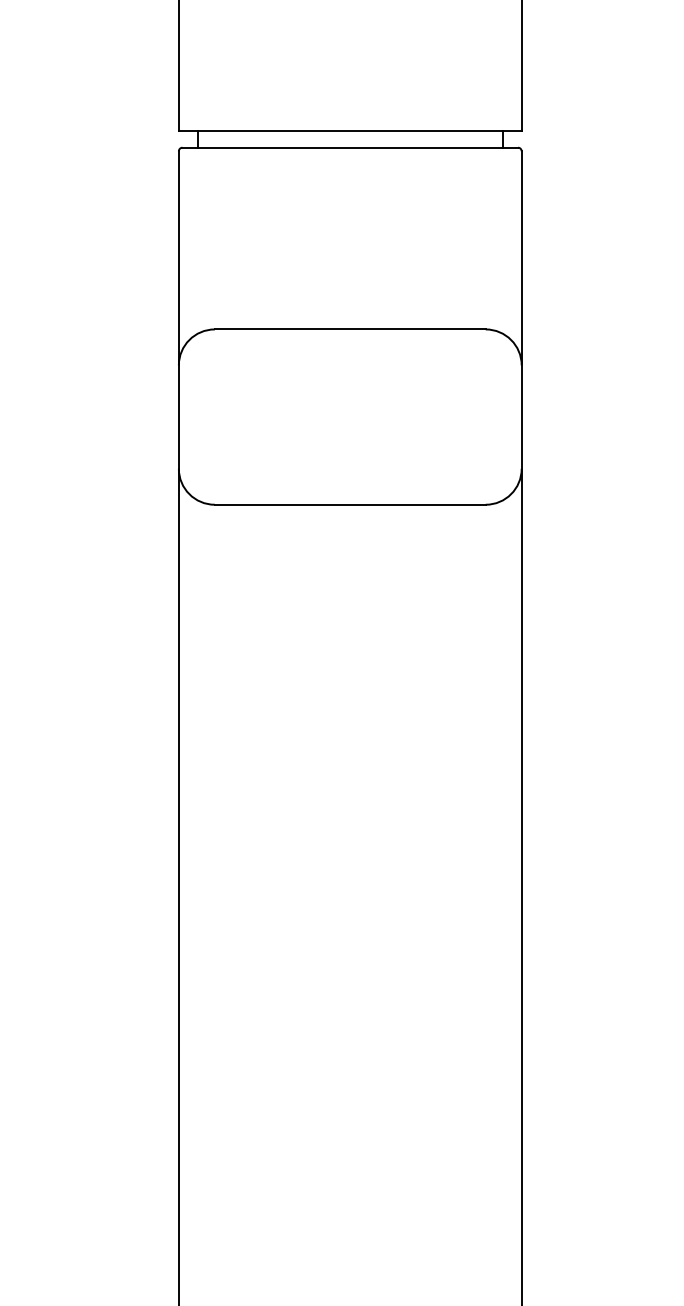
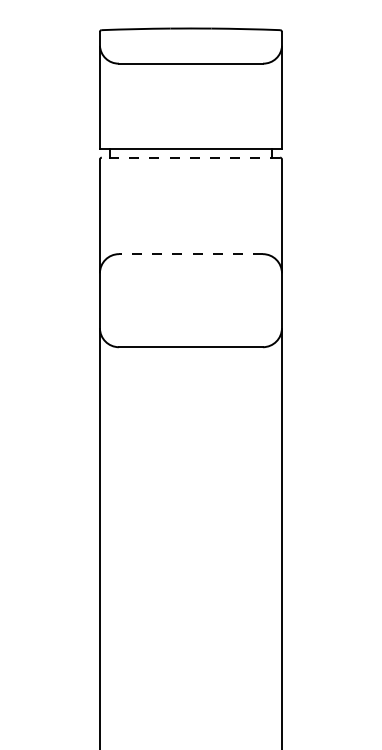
line: (349, 147) -> (190, 157), solid -> dashed
line: (349, 330) -> (190, 254), solid -> dashed

